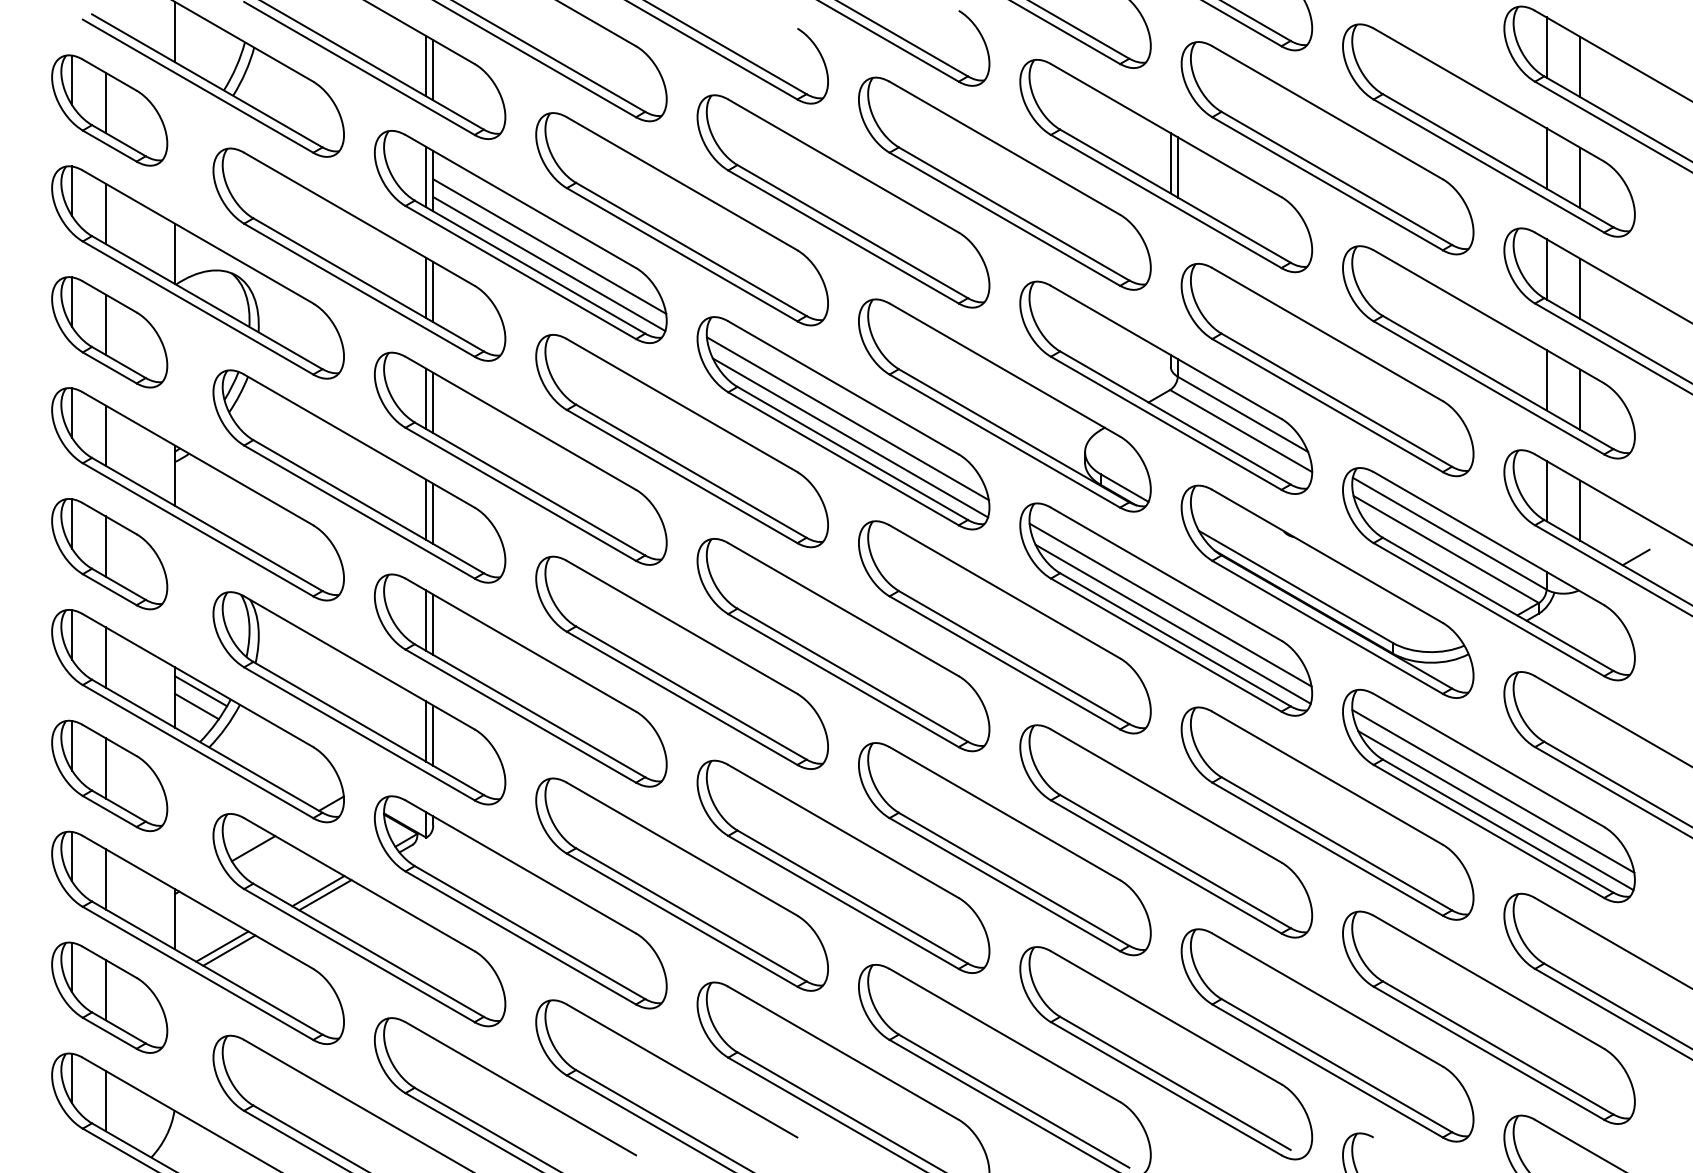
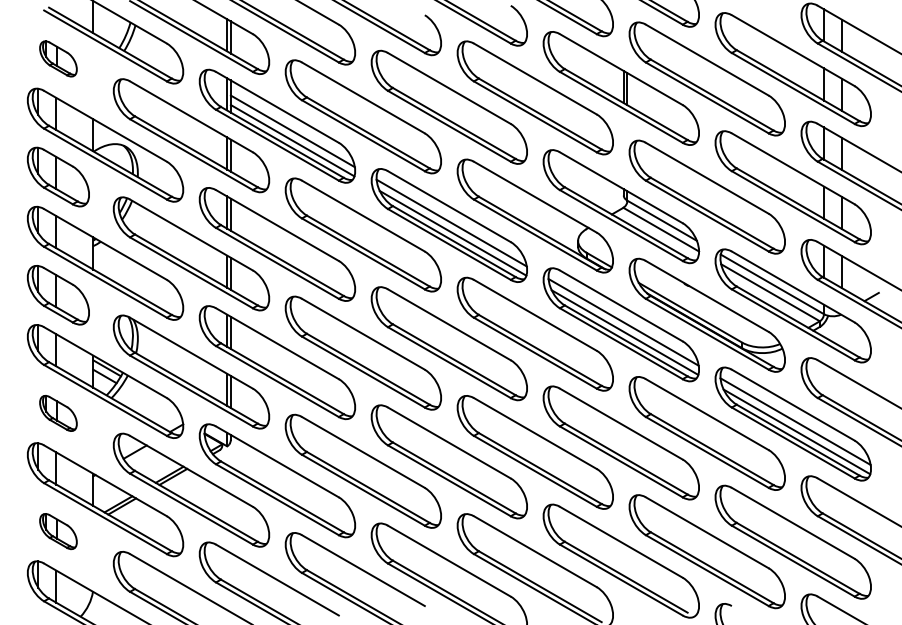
part: (109, 109) -> (58, 58), size x0.6
part: (109, 776) -> (58, 413), size x0.6
part: (109, 997) -> (58, 531), size x0.6

